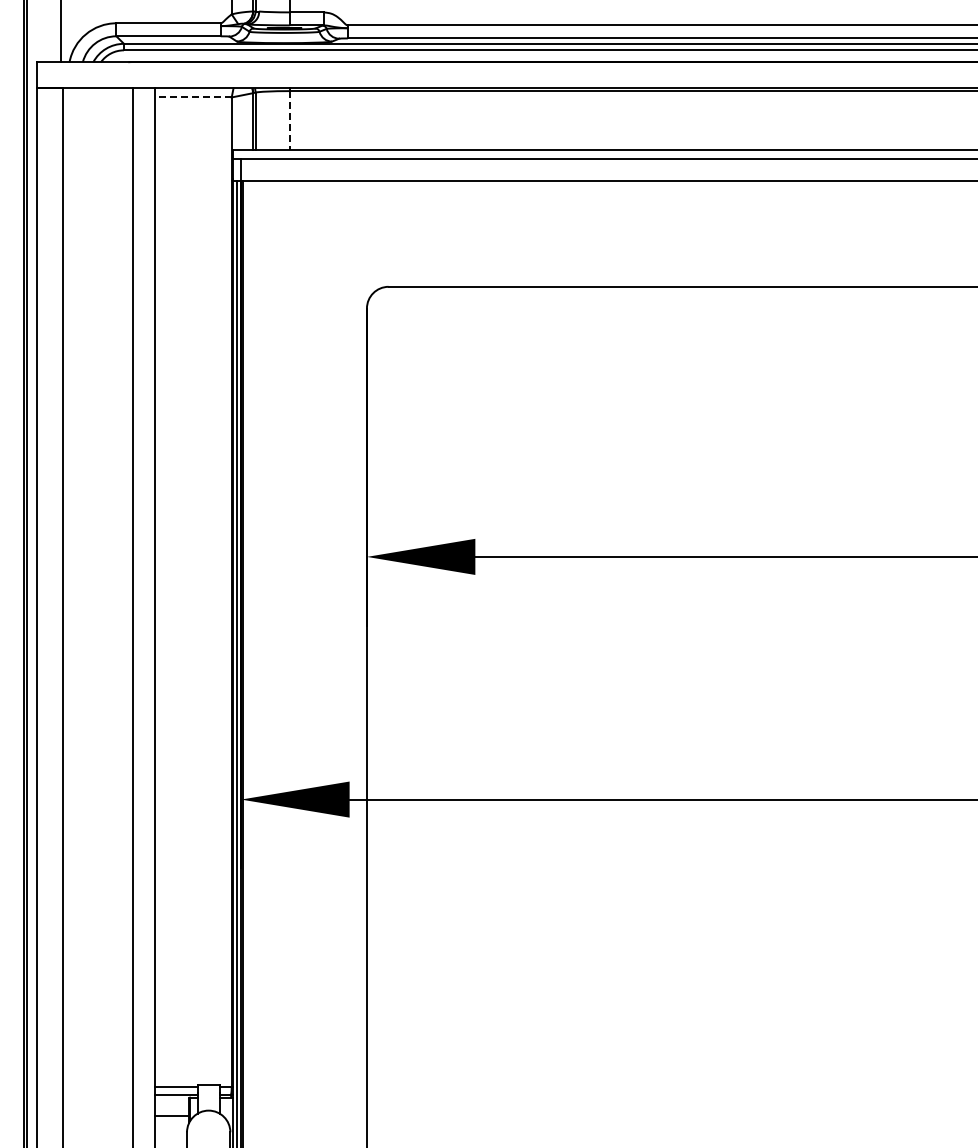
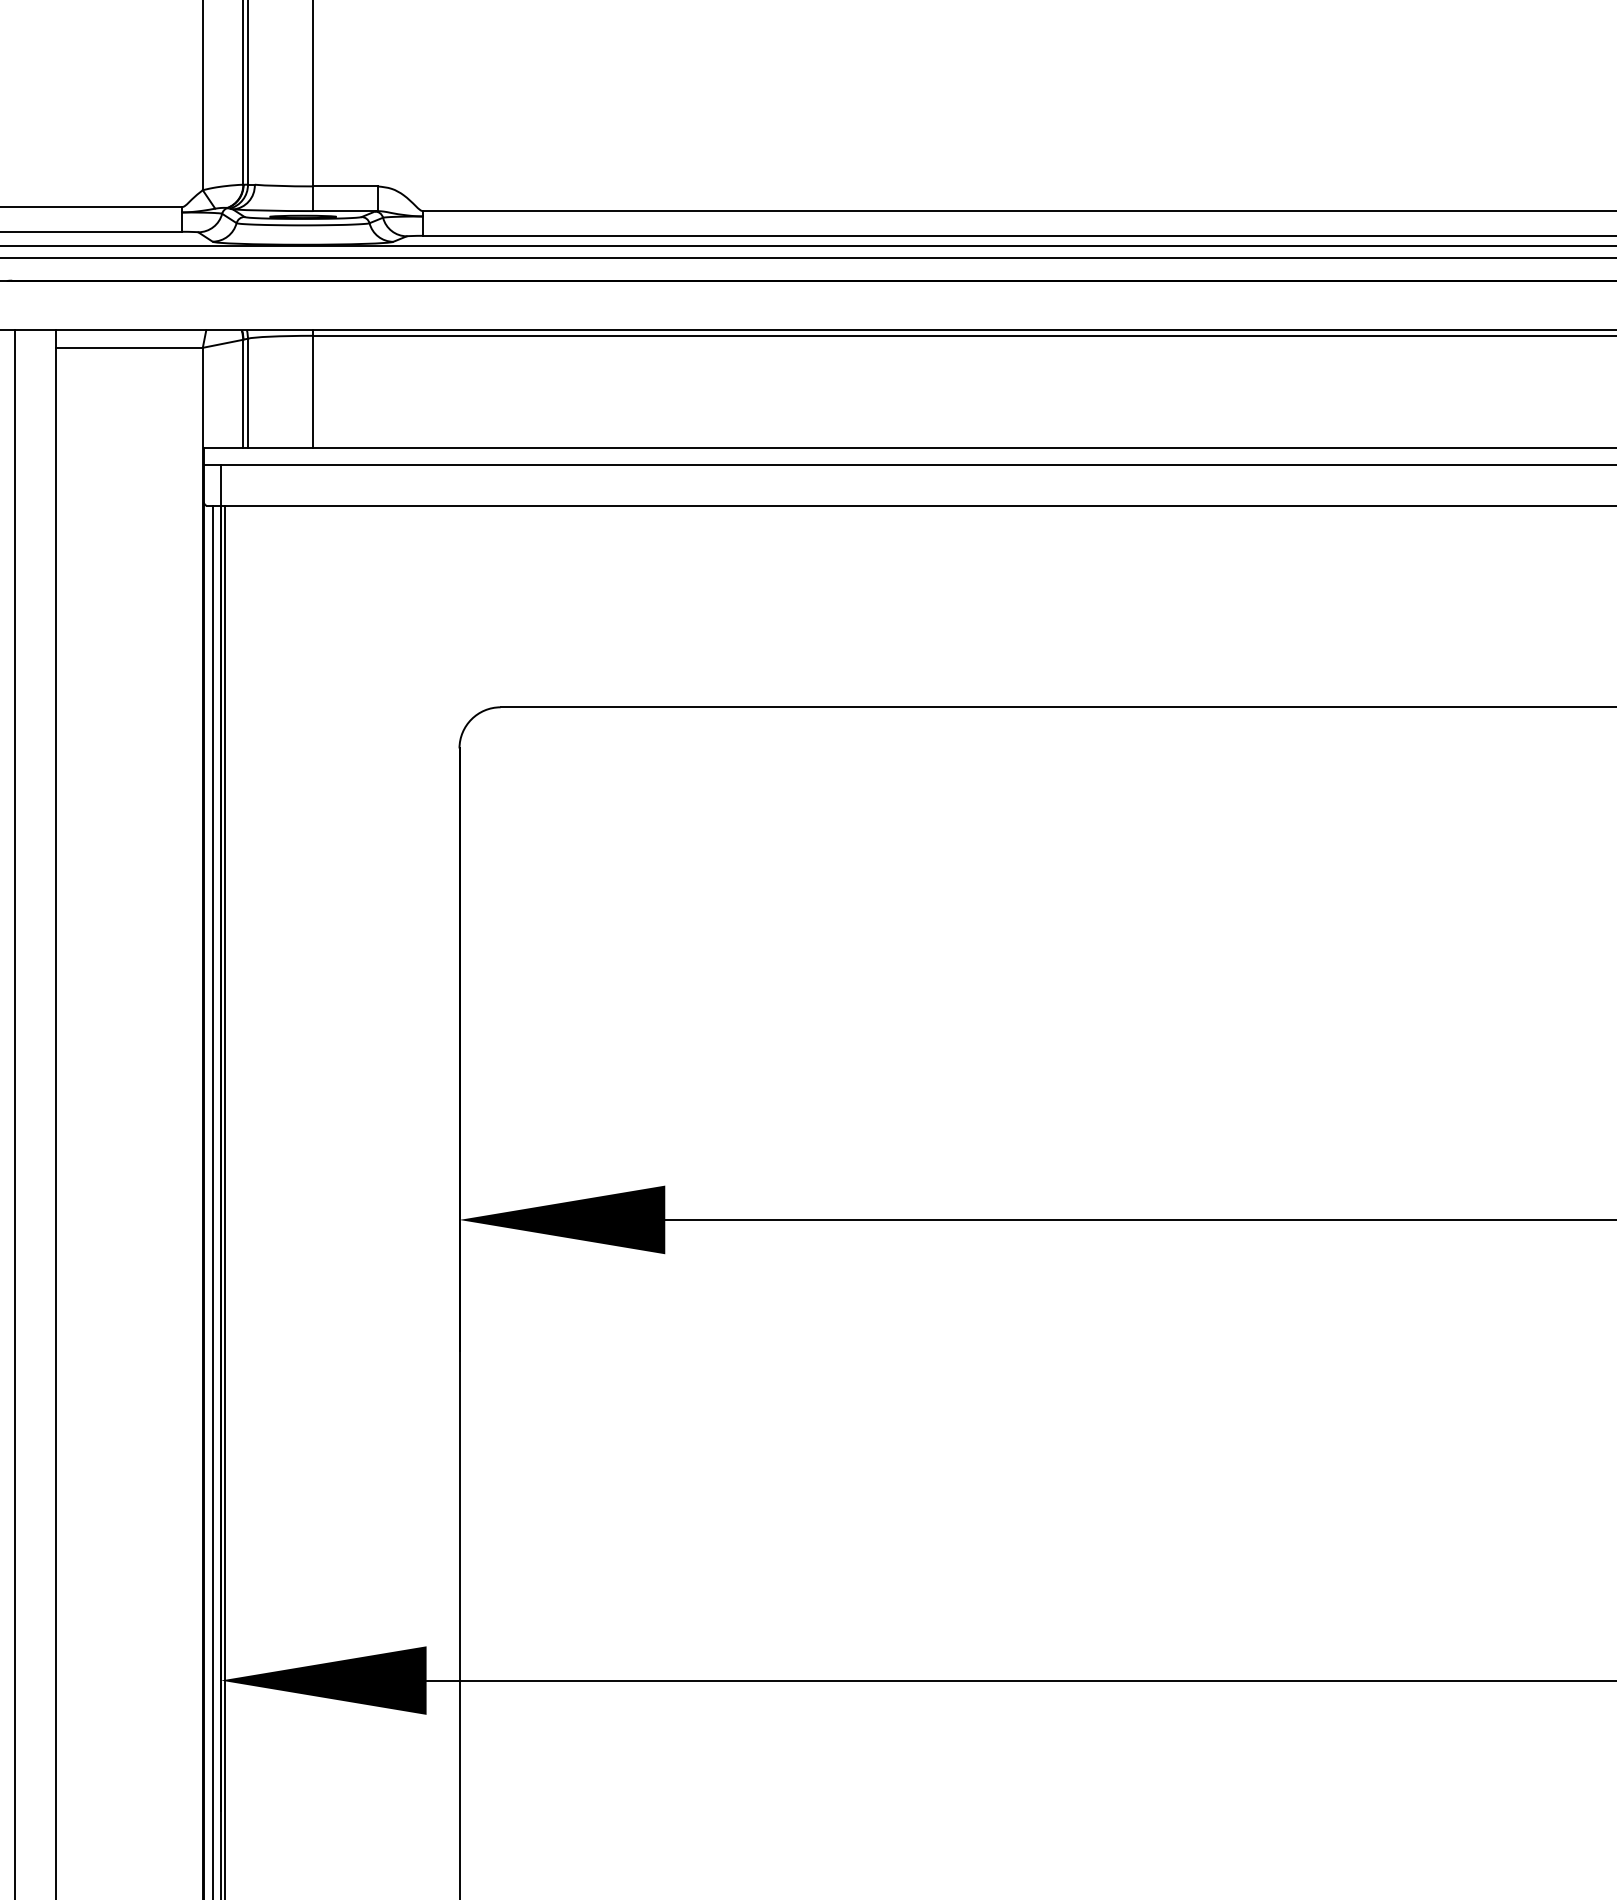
line: (193, 97) -> (130, 347), dashed -> solid
line: (289, 120) -> (312, 391), dashed -> solid

